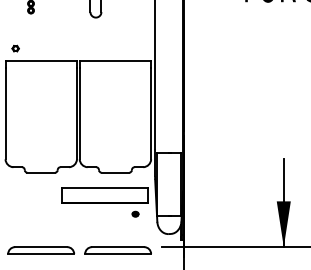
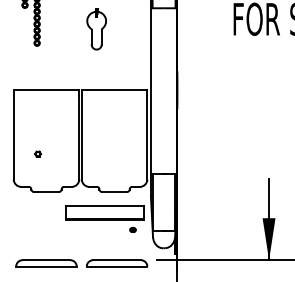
part: (15, 48) -> (37, 153), moved

